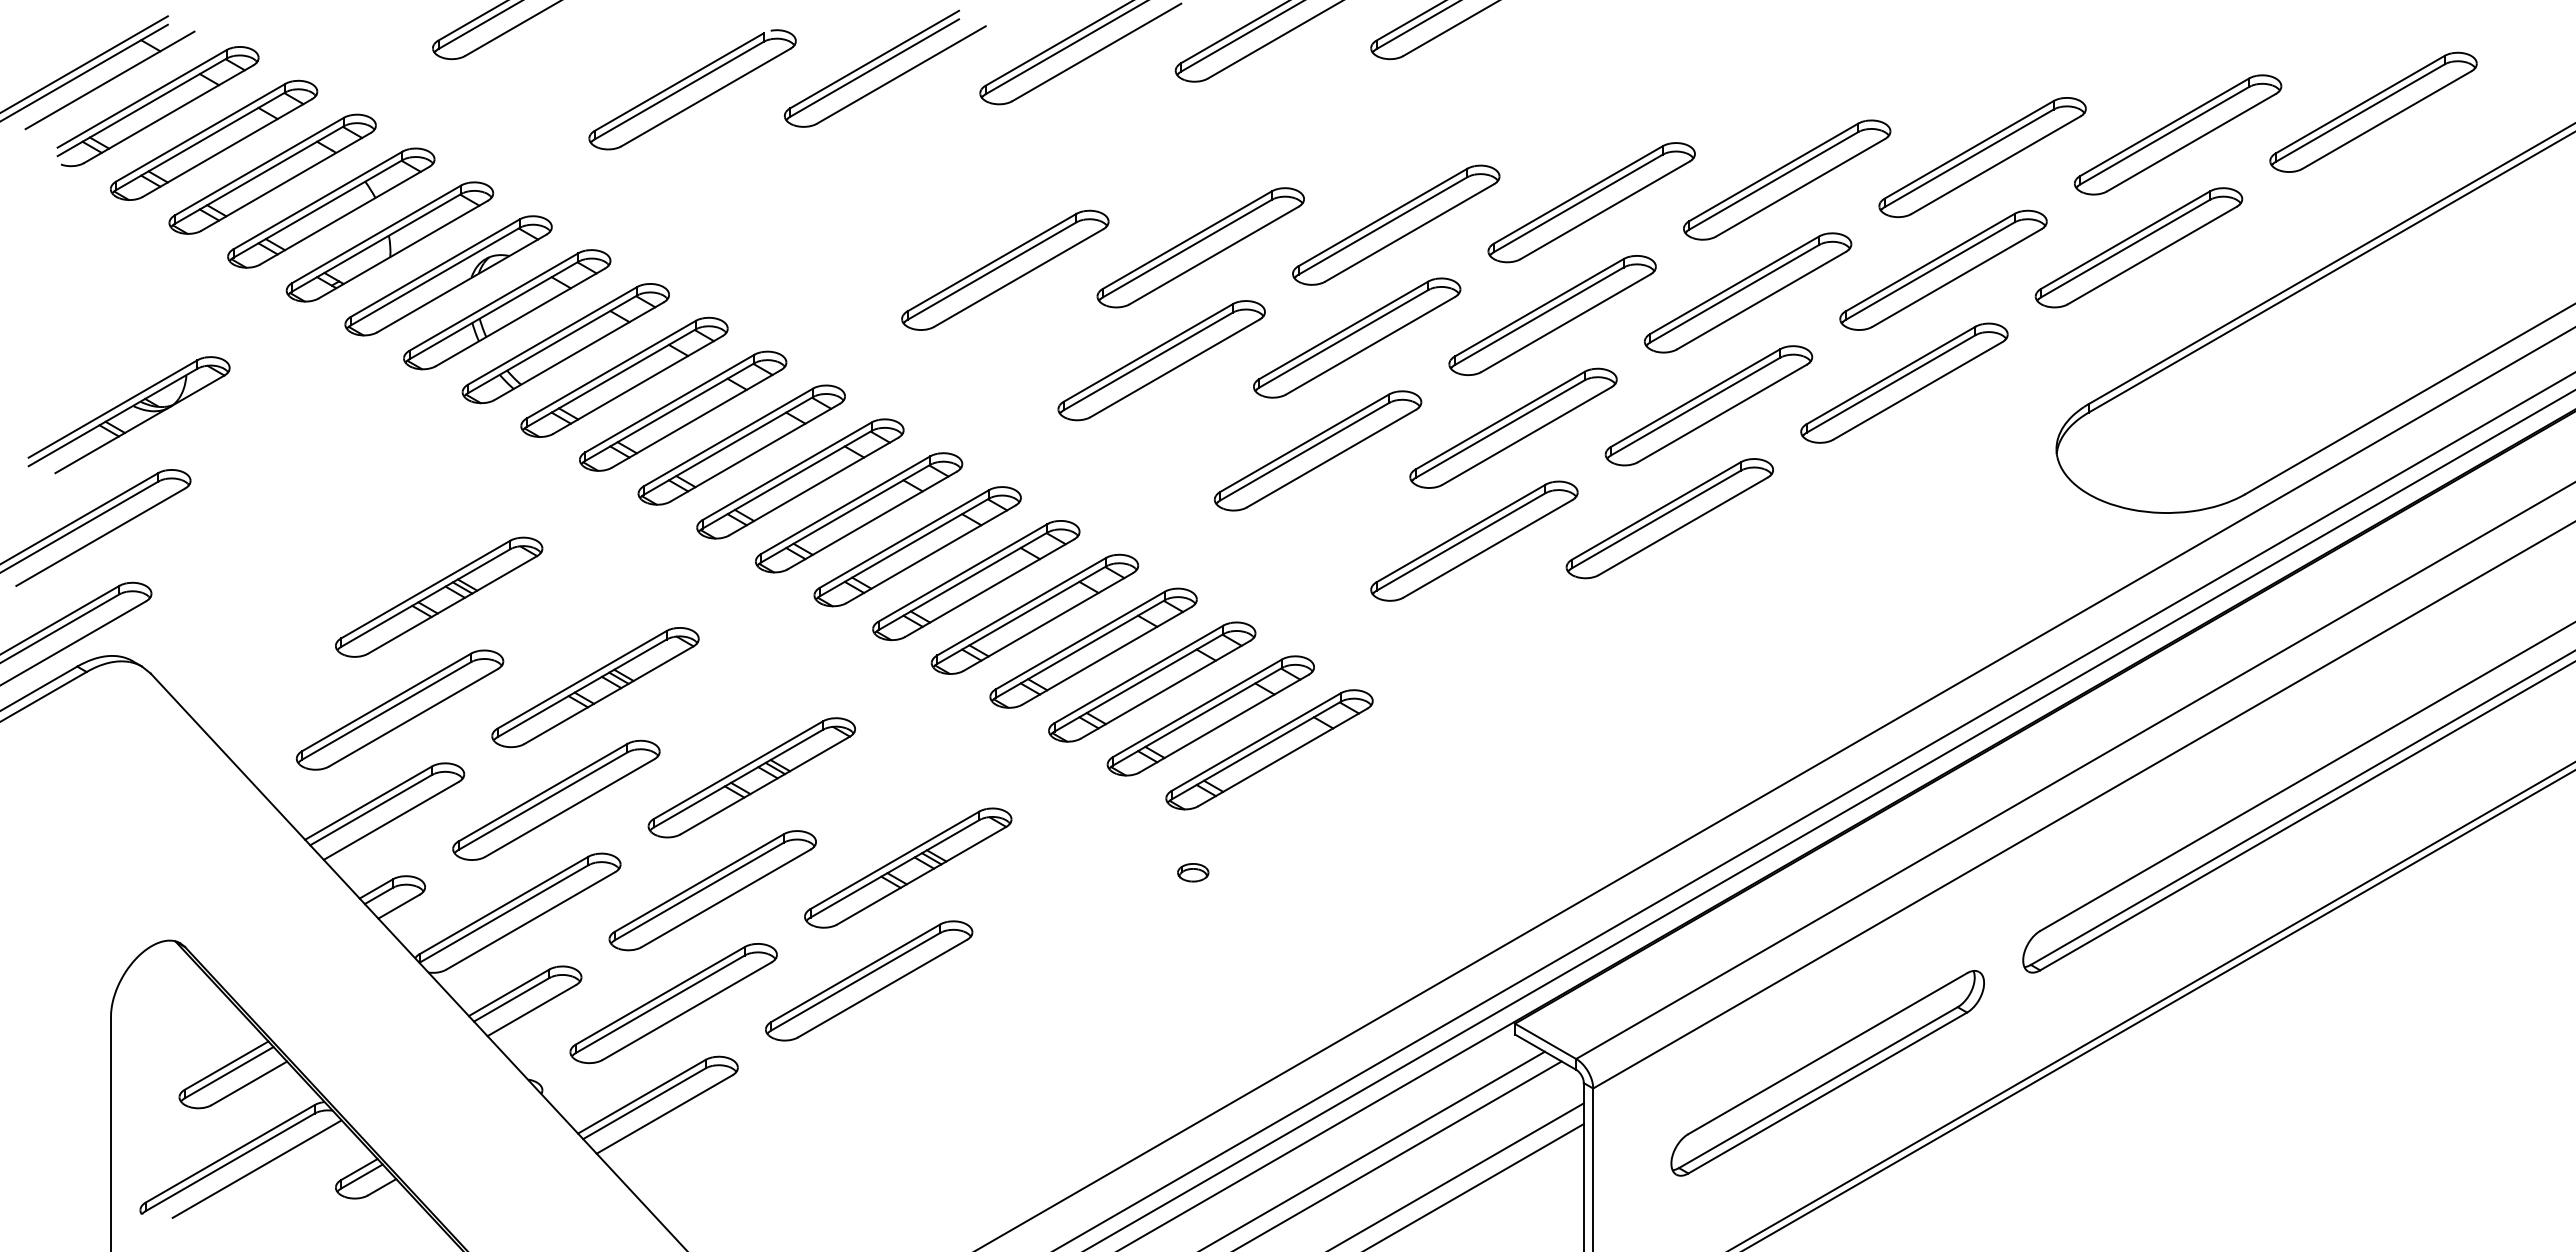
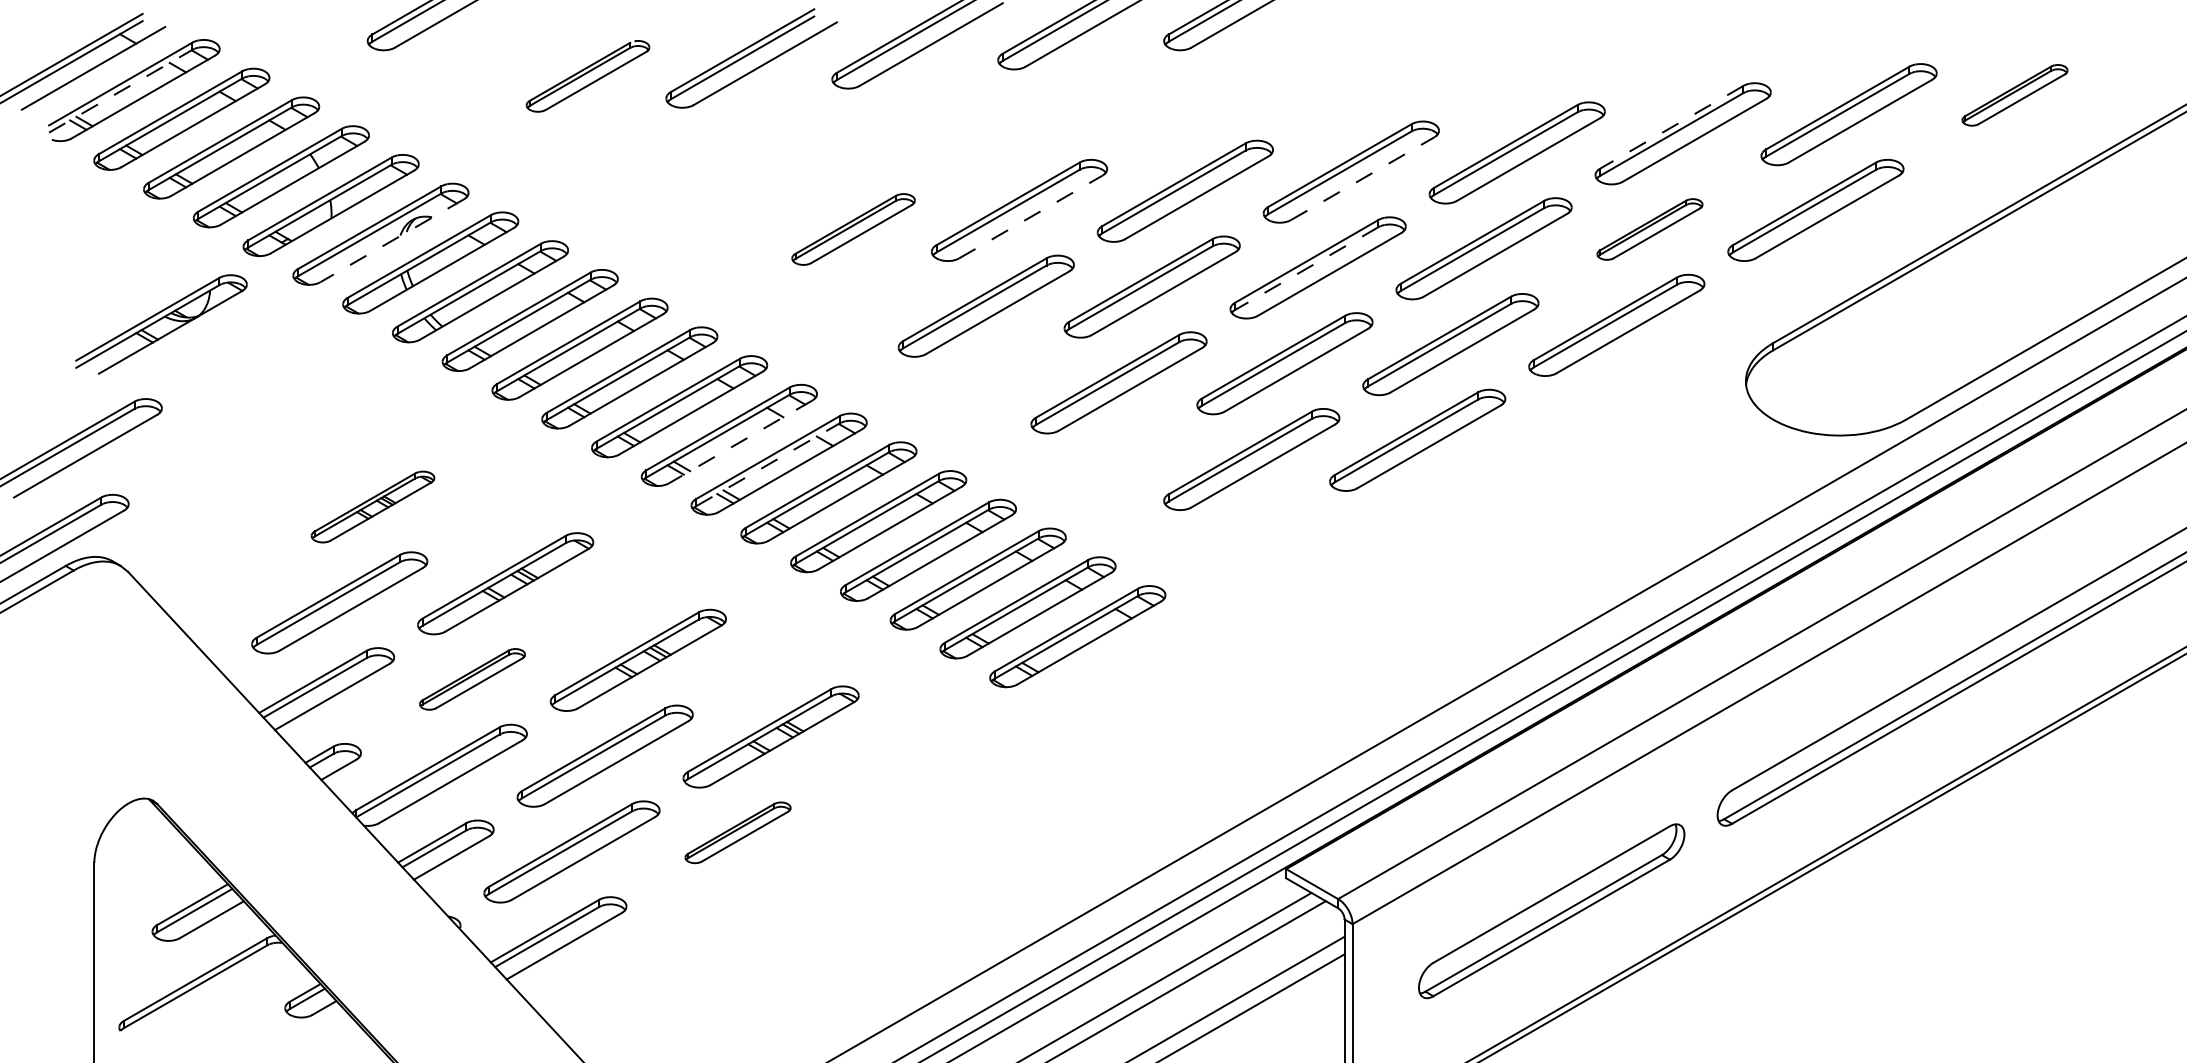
part: (692, 89) -> (587, 76), size x0.7
line: (142, 107) -> (121, 91), solid -> dashed
part: (2373, 111) -> (2014, 94), size x0.6
line: (1968, 150) -> (1671, 127), solid -> dashed
line: (1605, 210) -> (1363, 178), solid -> dashed
line: (1214, 255) -> (1031, 216), solid -> dashed
part: (1005, 269) -> (853, 228), size x0.7
part: (1943, 269) -> (1649, 228), size x0.6
line: (461, 283) -> (391, 240), solid -> dashed
line: (1538, 316) -> (1306, 268), solid -> dashed
part: (128, 415) -> (160, 324), moved
line: (872, 520) -> (740, 441), solid -> dashed
line: (904, 547) -> (767, 464), solid -> dashed
part: (439, 596) -> (373, 506), size x0.7
part: (556, 799) -> (472, 678), size x0.6
part: (1193, 872) -> (1013, 740), removed
part: (869, 980) -> (738, 832), size x0.6
line: (256, 1168) -> (217, 992), removed

